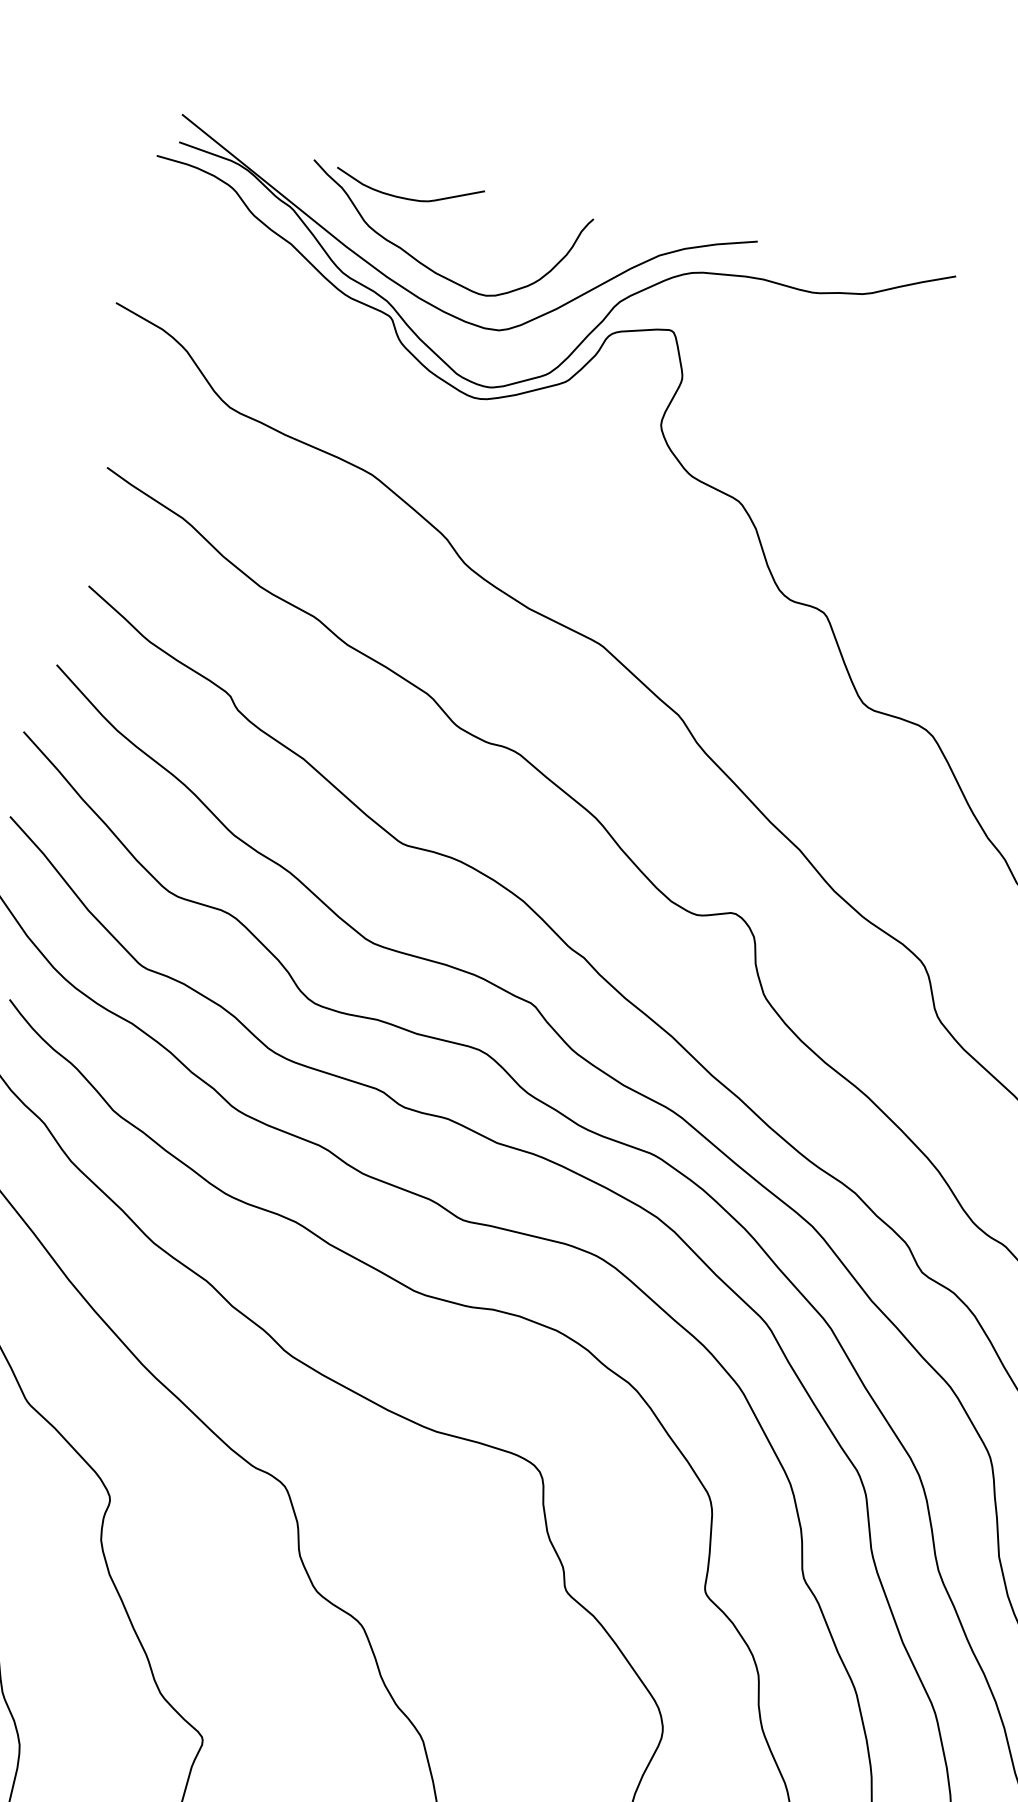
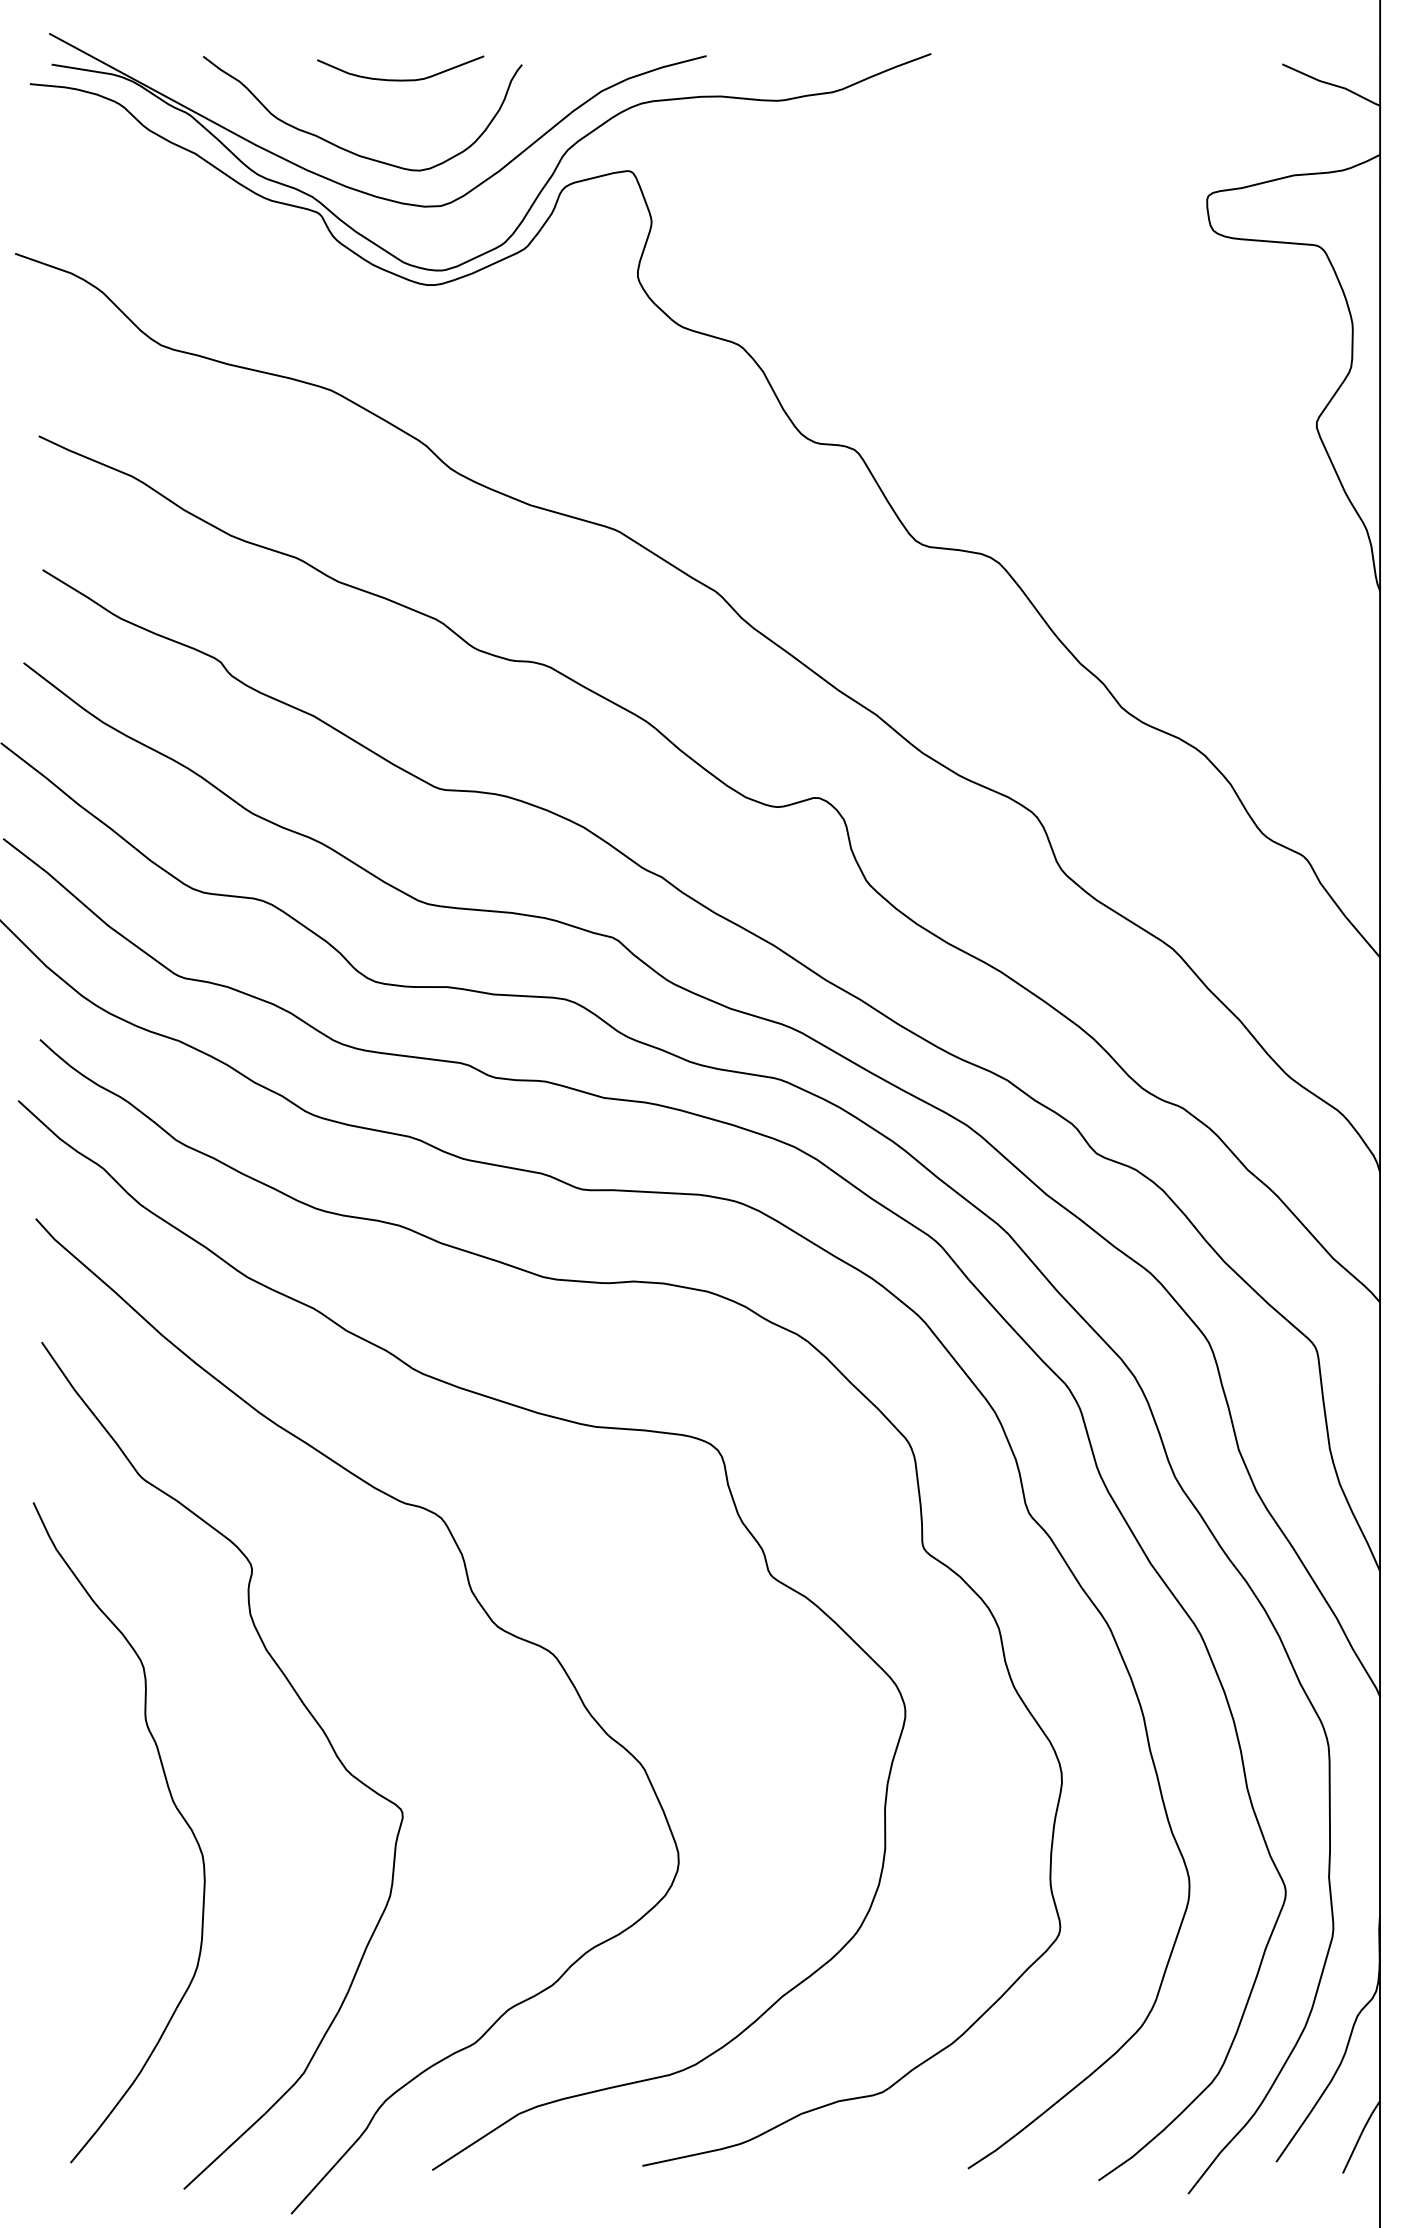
curve: (407, 198) -> (400, 79), moved

